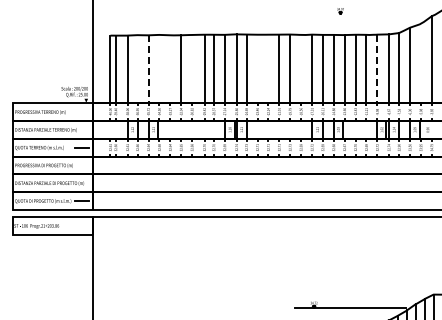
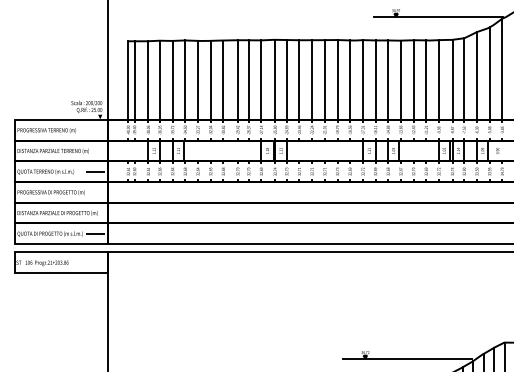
line: (376, 14) -> (437, 16), added
line: (420, 63) -> (489, 73), added
line: (159, 68) -> (185, 79), added
line: (192, 68) -> (223, 79), added
line: (257, 68) -> (299, 79), added
line: (268, 68) -> (312, 79), added
line: (301, 68) -> (350, 79), added
line: (137, 69) -> (159, 80), added
line: (148, 69) -> (172, 80), dashed -> solid
line: (170, 69) -> (198, 80), added
line: (377, 69) -> (439, 80), dashed -> solid

